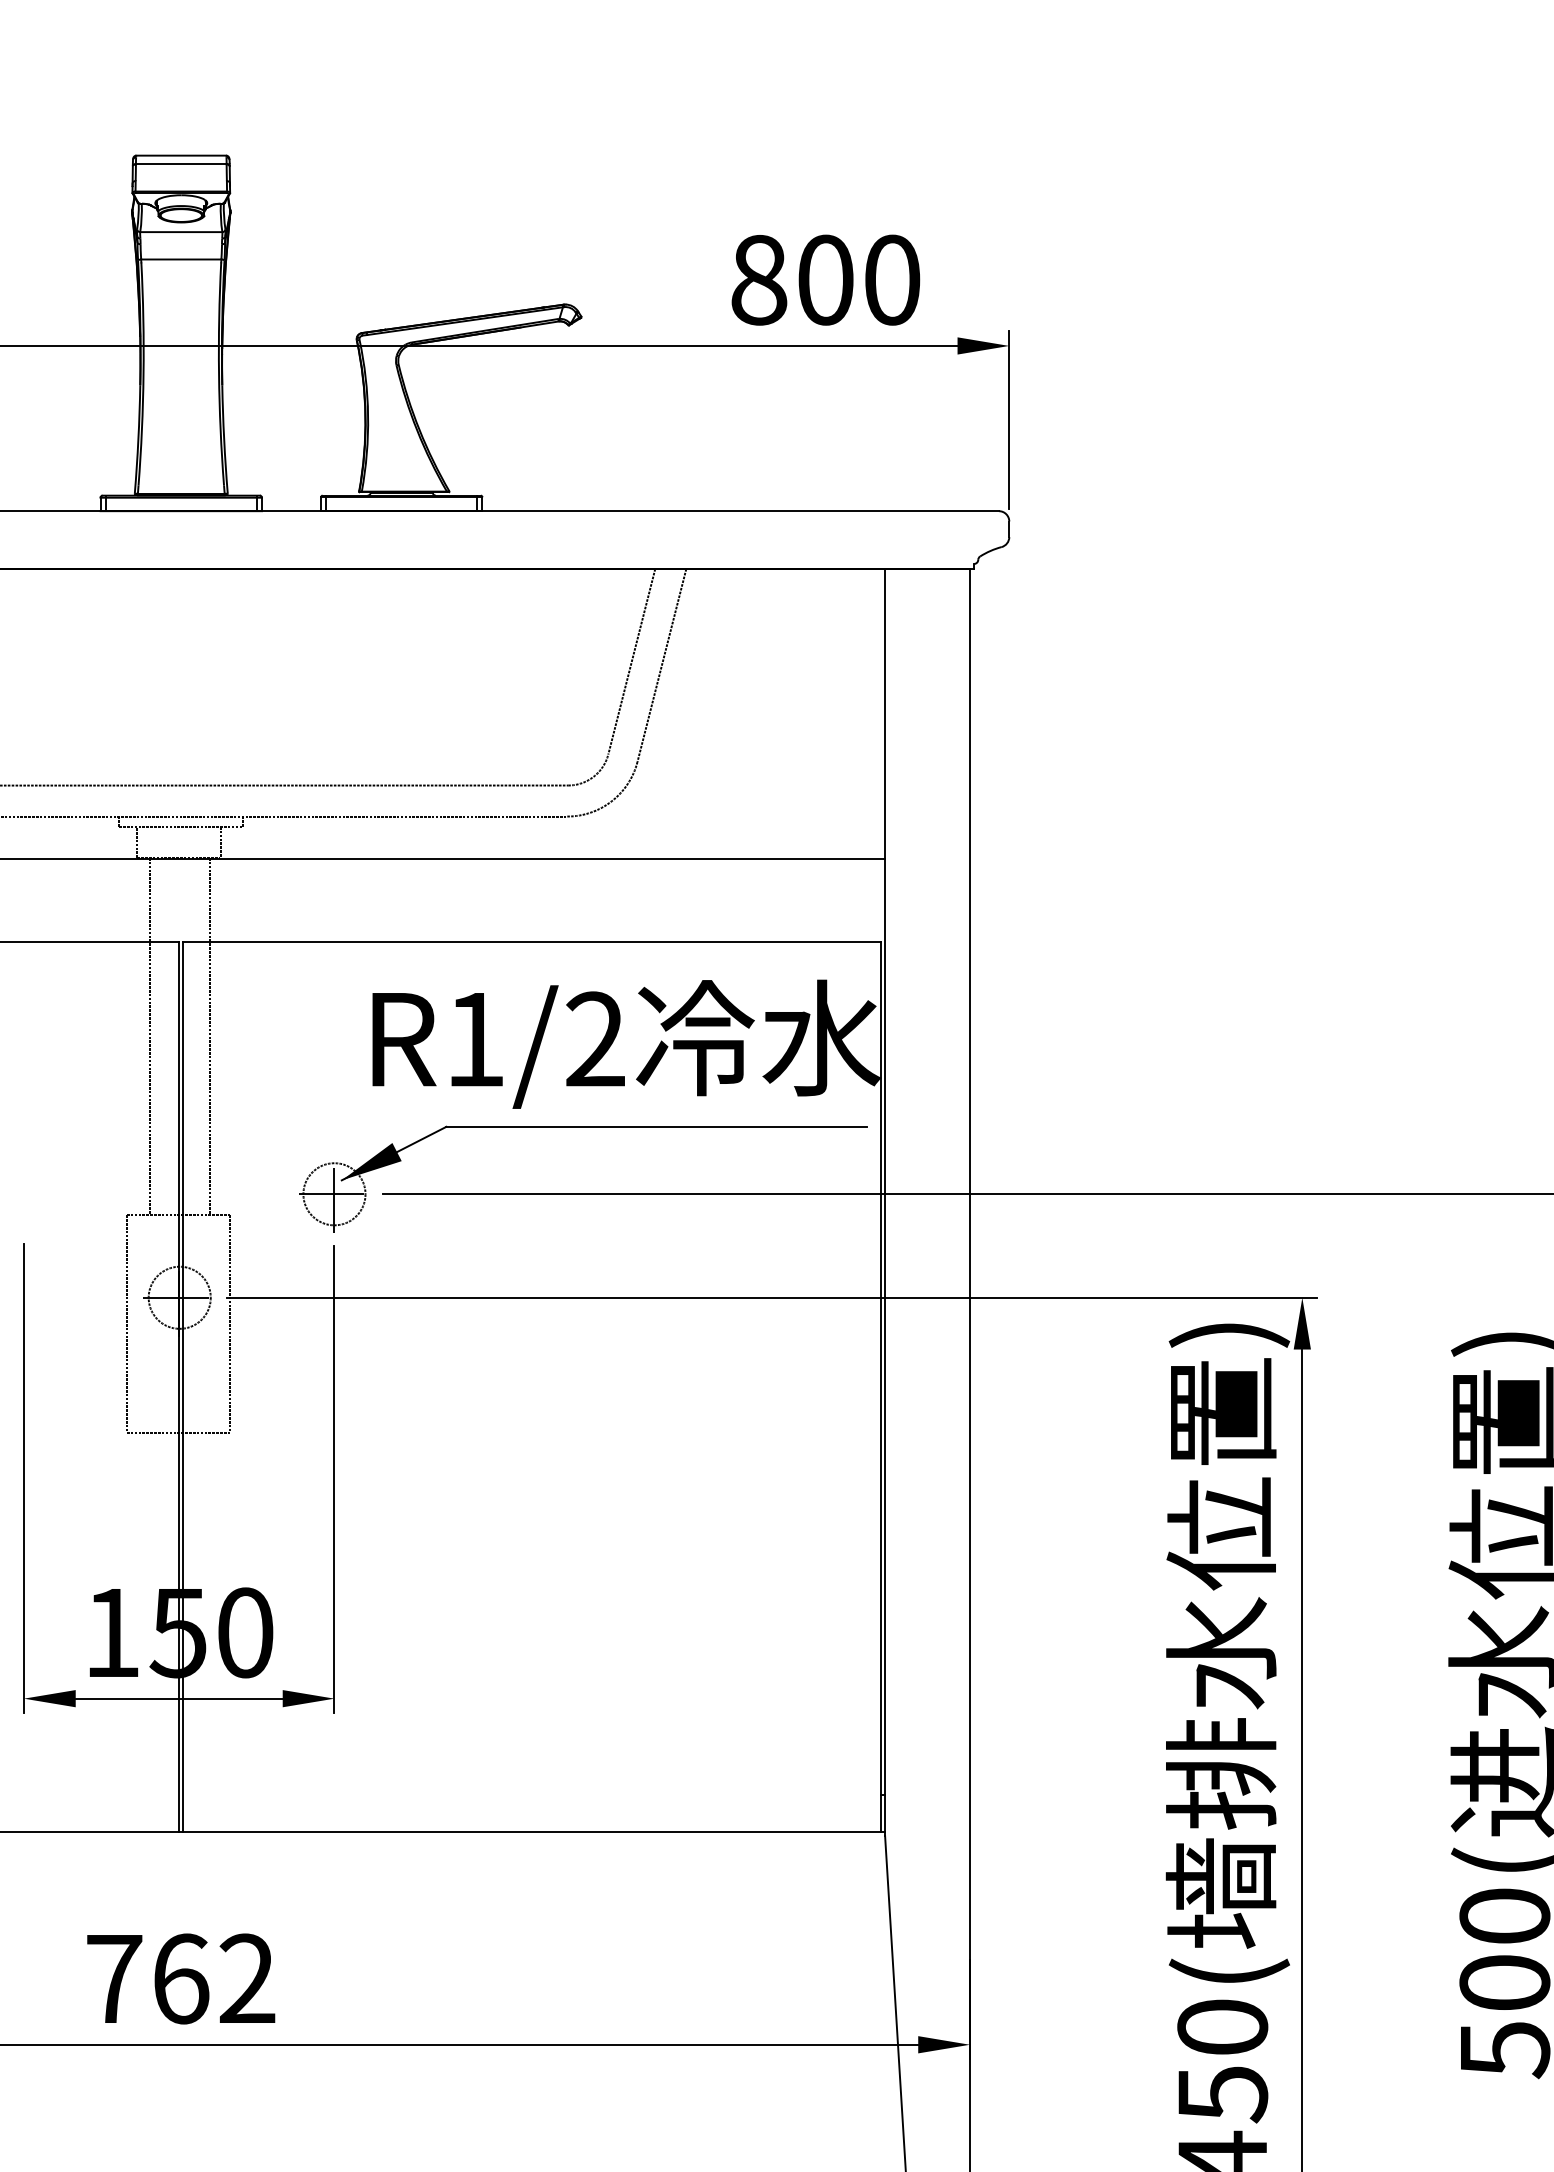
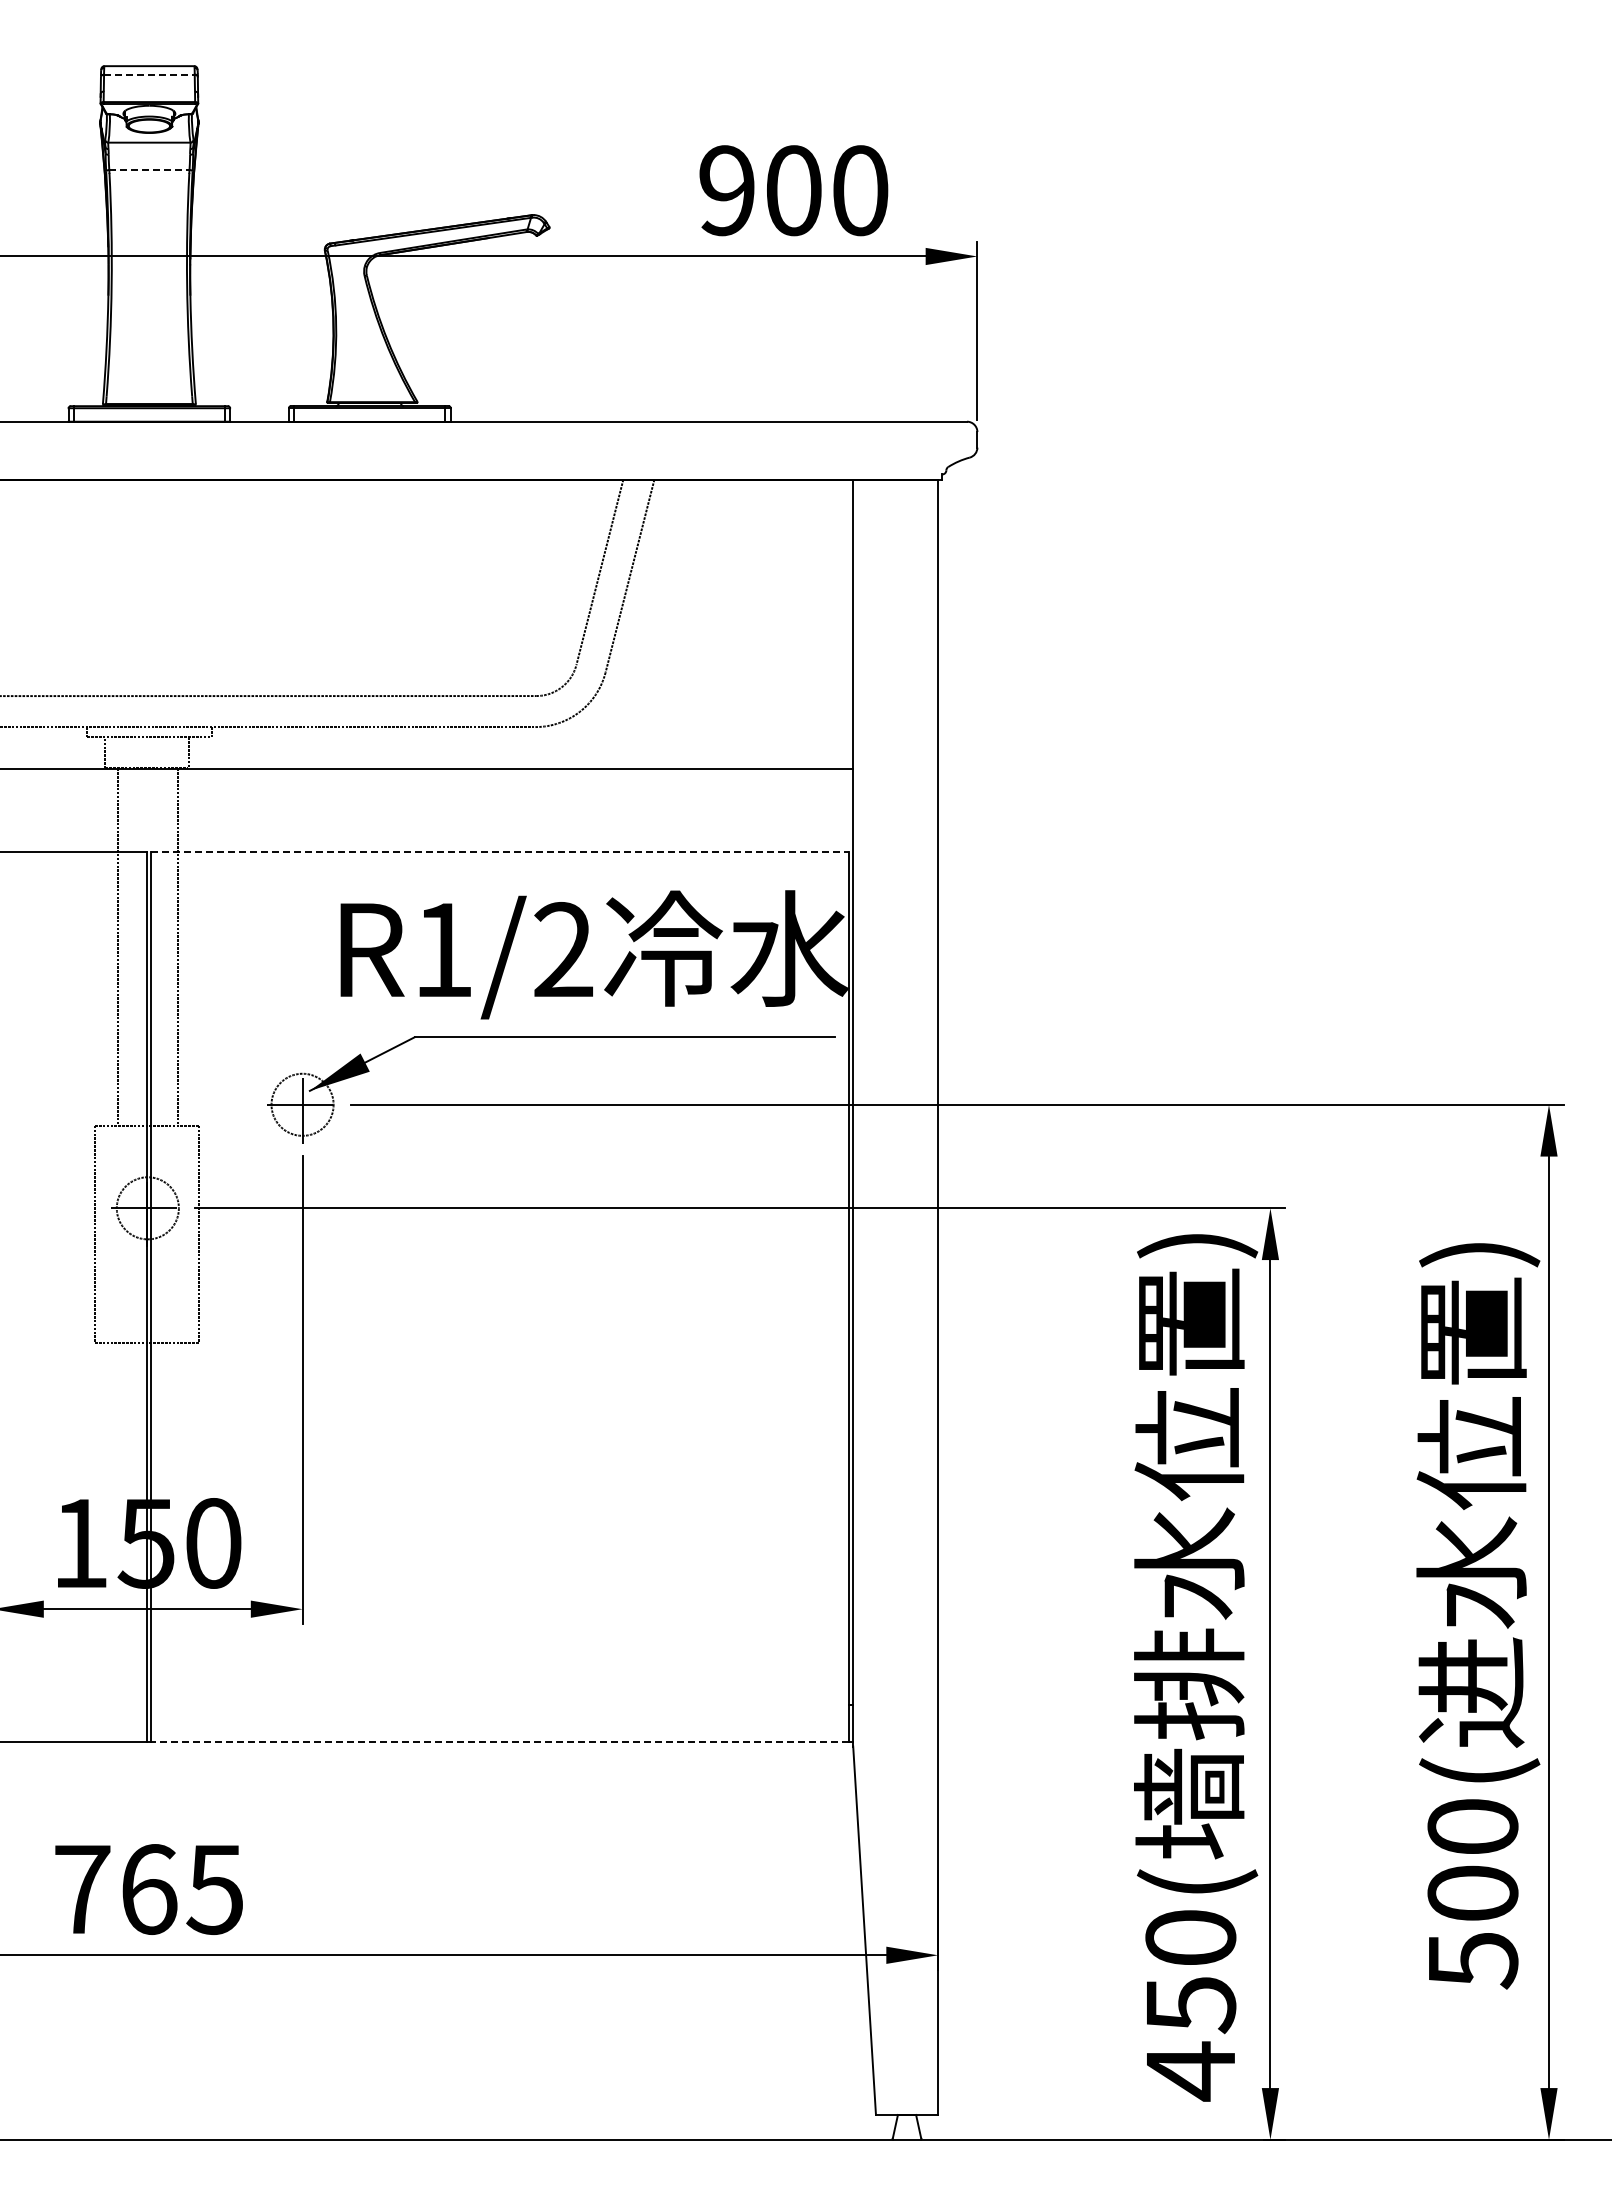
line: (181, 163) -> (149, 74), solid -> dashed
line: (181, 259) -> (149, 170), solid -> dashed
text: (759, 279) -> (727, 190), 800 -> 900
line: (532, 941) -> (500, 852), solid -> dashed
line: (532, 1831) -> (500, 1742), solid -> dashed
text: (246, 1978) -> (214, 1889), 762 -> 765

